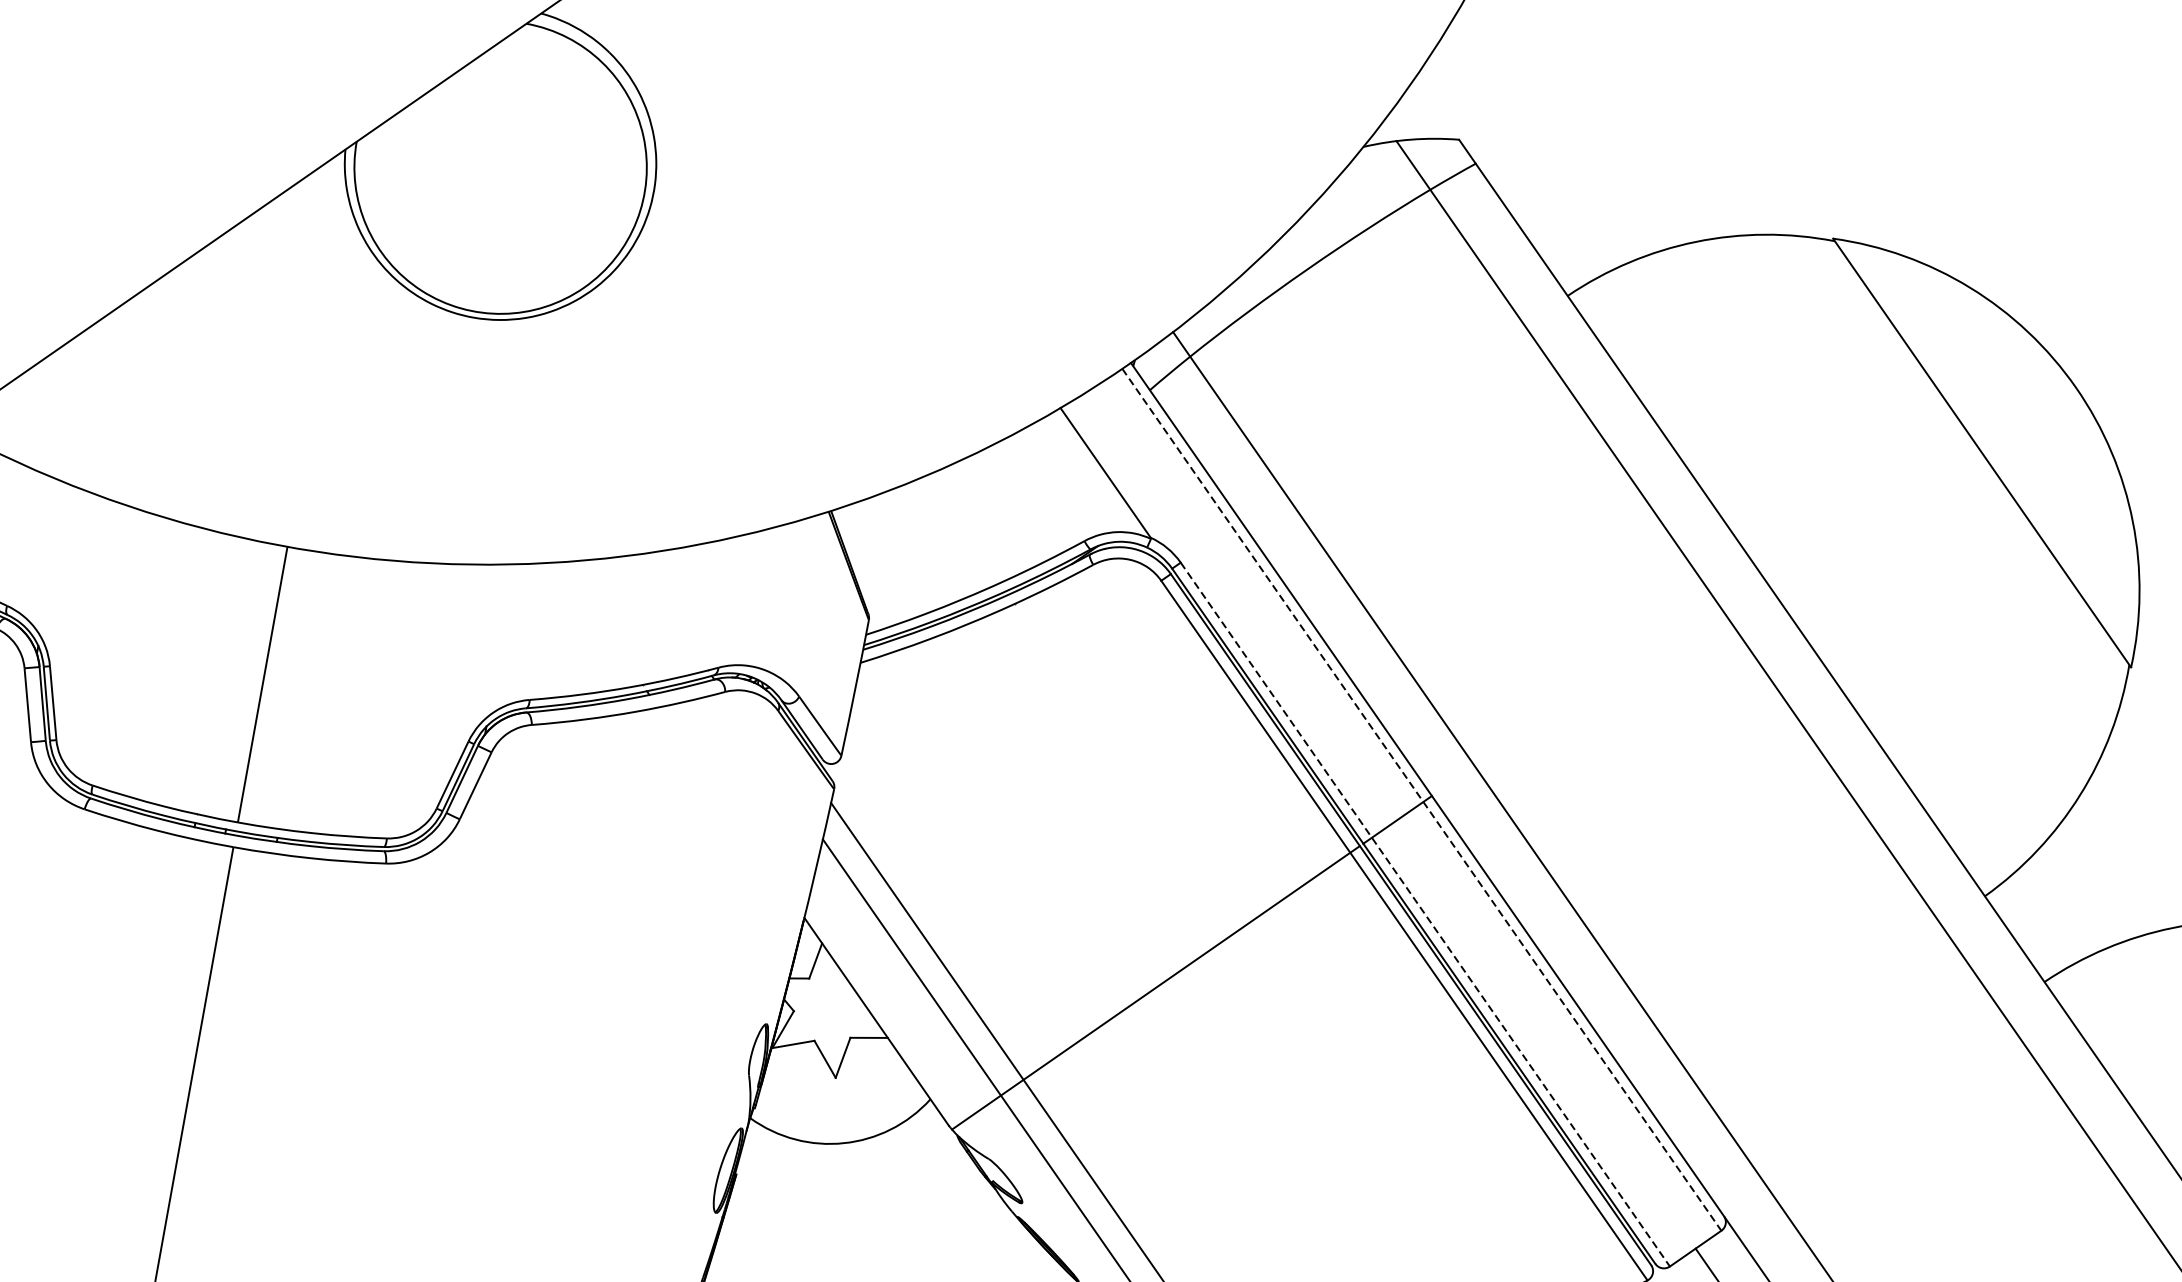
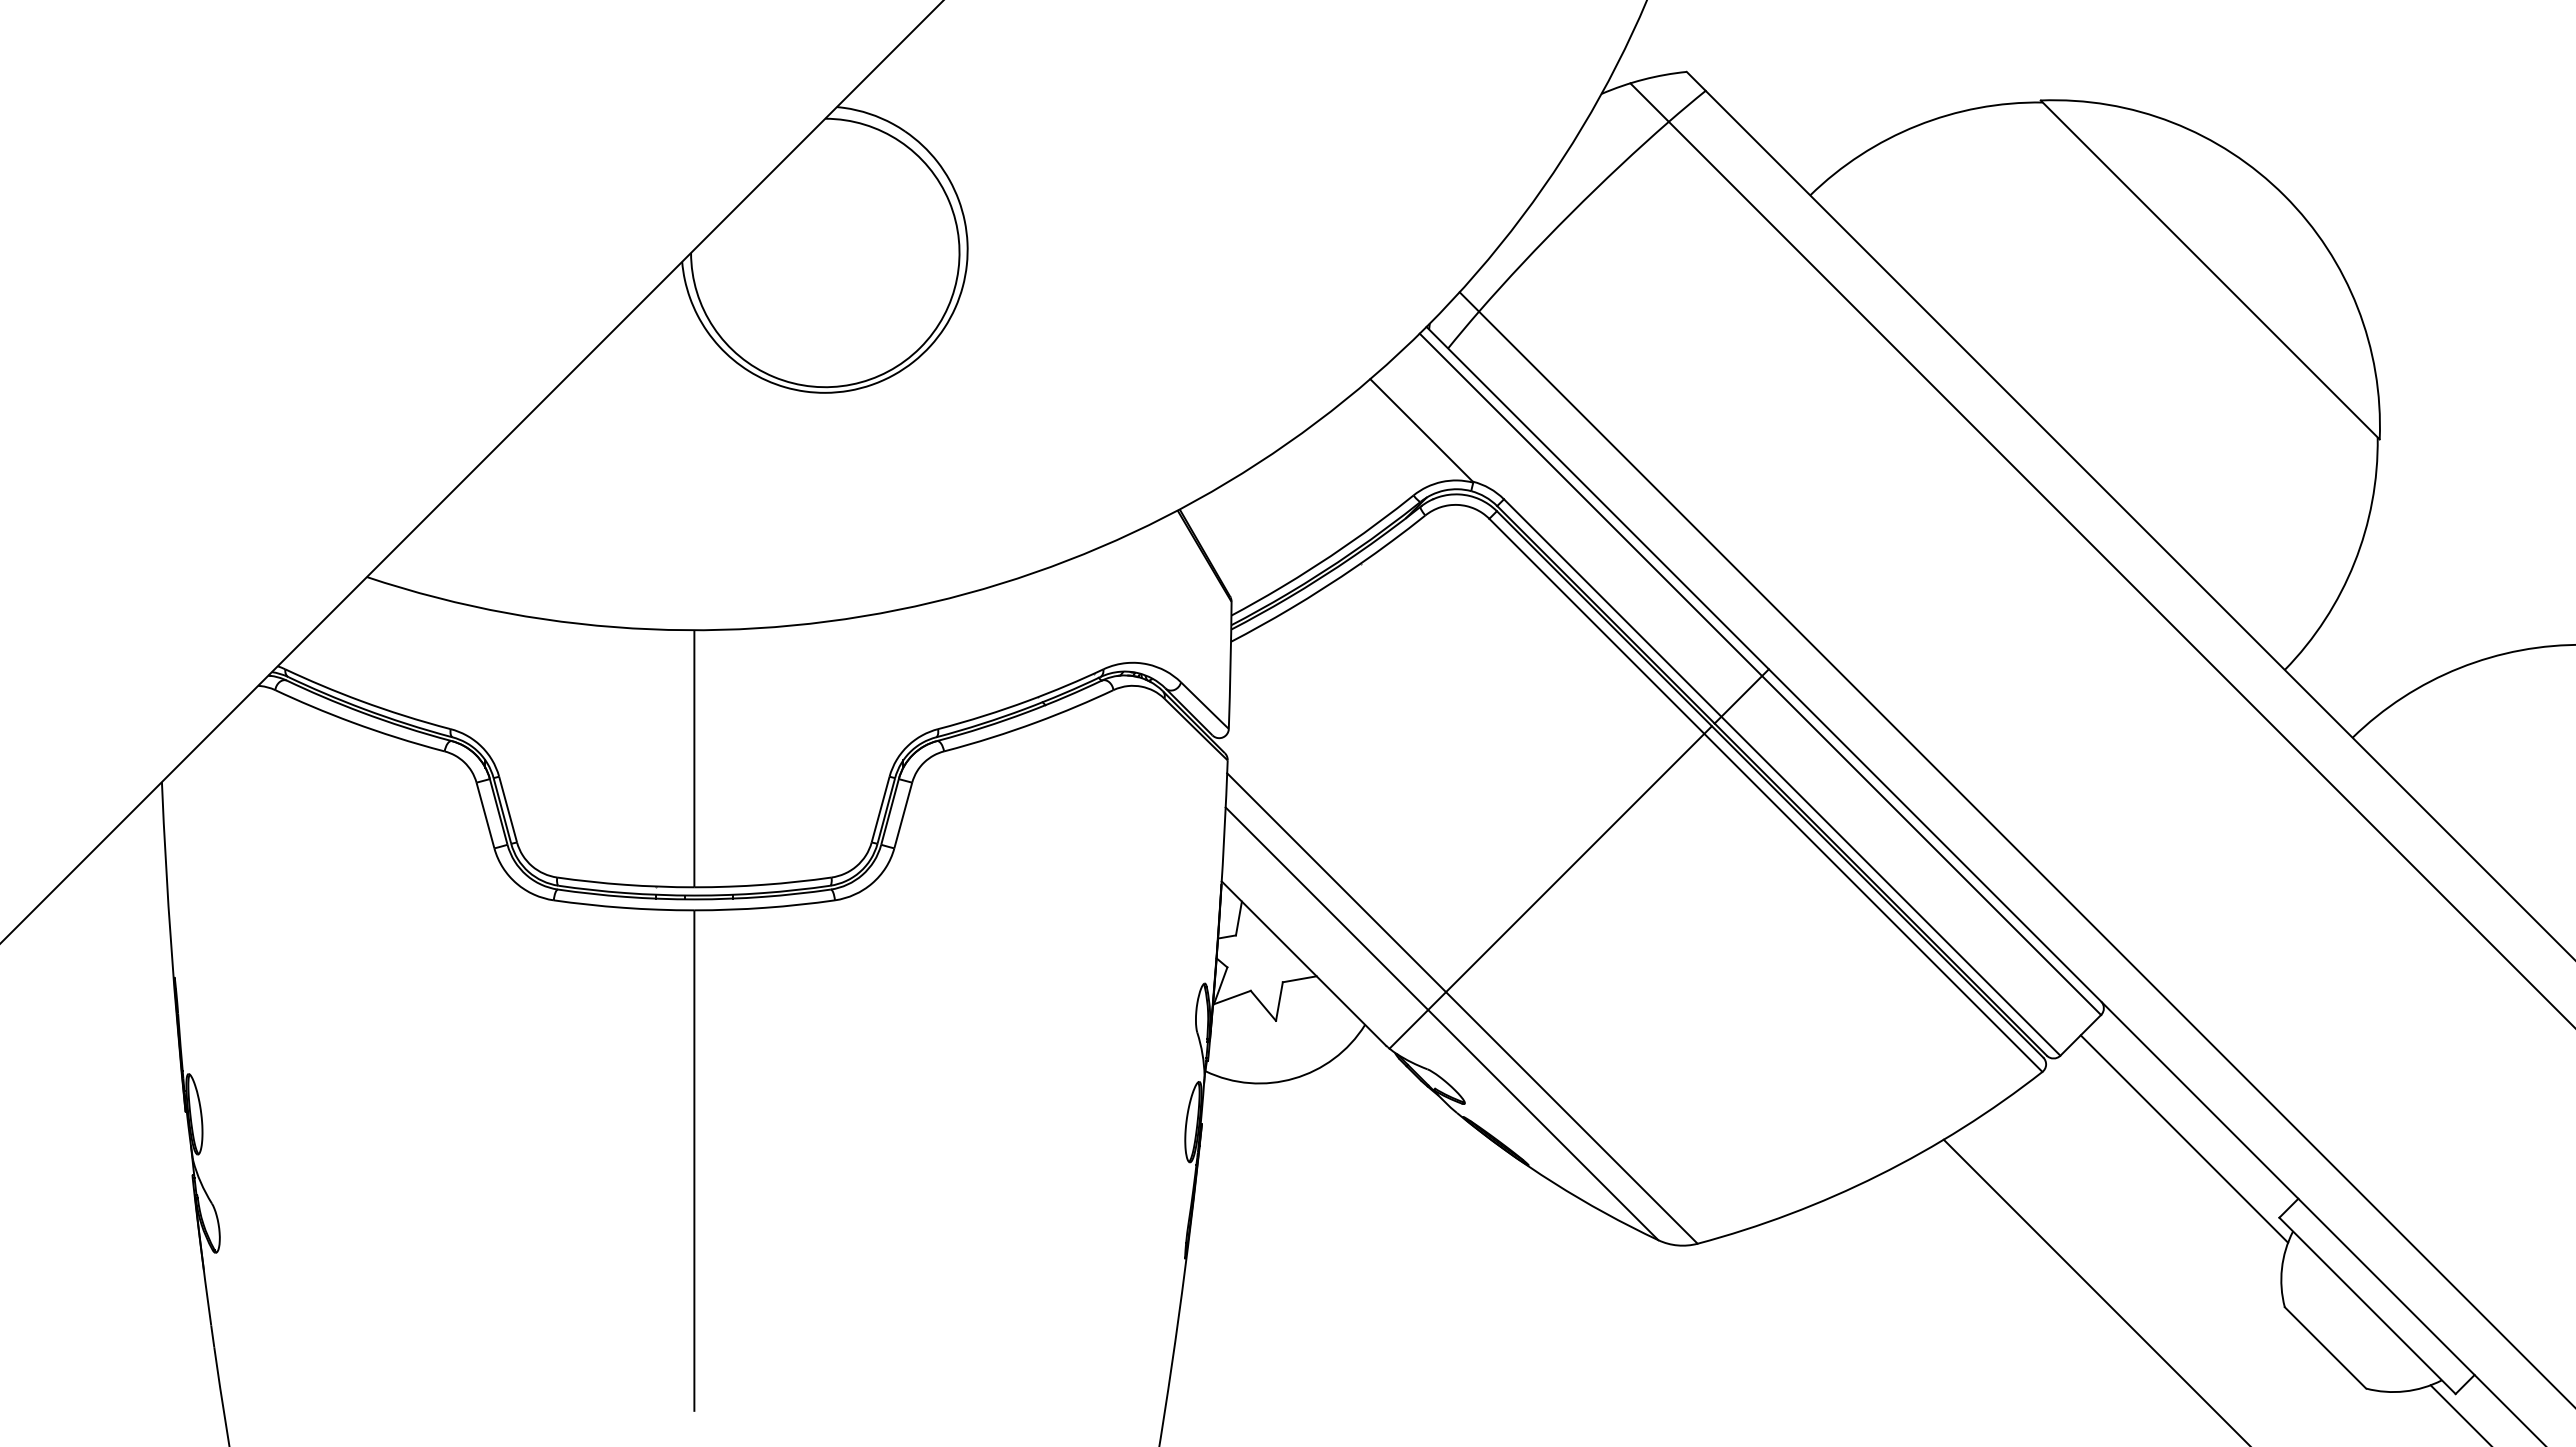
line: (1421, 799) -> (1760, 674), dashed -> solid
line: (1425, 914) -> (1782, 777), dashed -> solid

